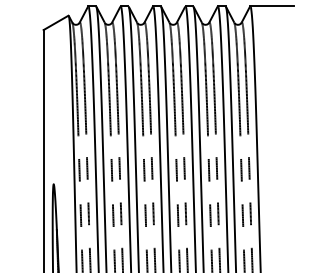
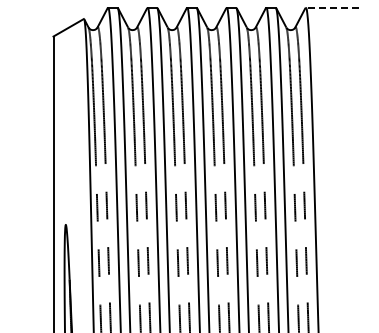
line: (271, 6) -> (331, 7), solid -> dashed

